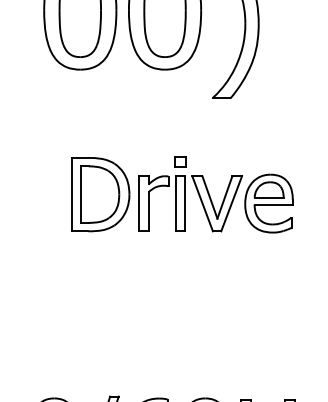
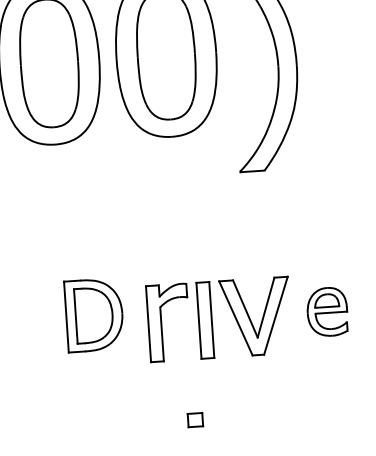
part: (180, 161) -> (195, 419), moved
part: (100, 194) -> (94, 314), size x0.7
part: (268, 203) -> (326, 311), size x0.6

